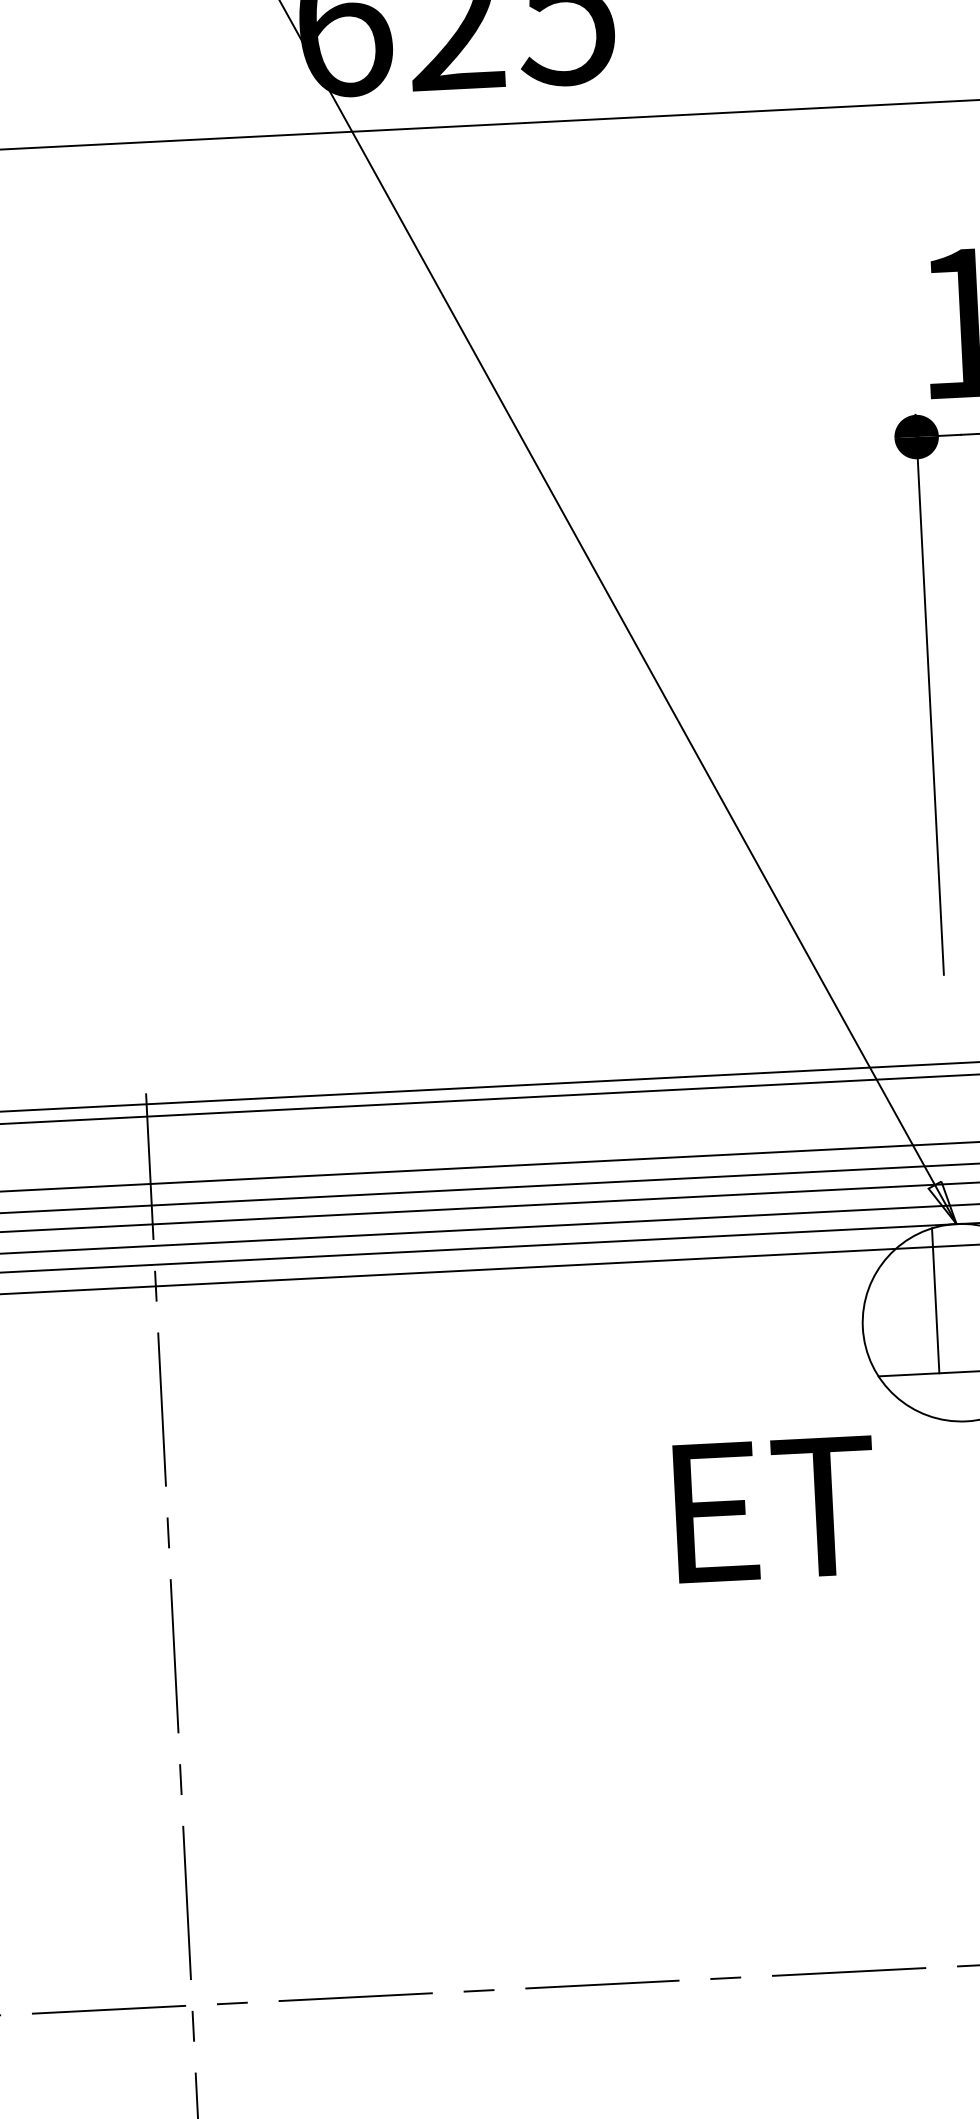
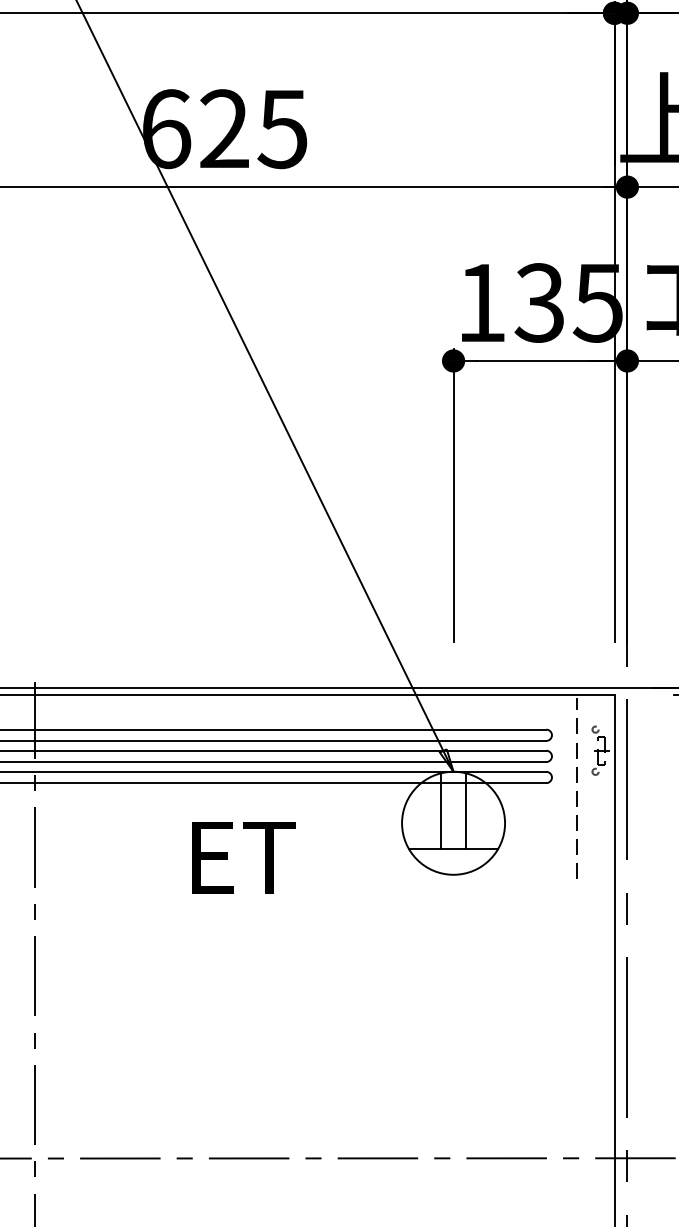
text: (774, 1509) -> (243, 857), moved

